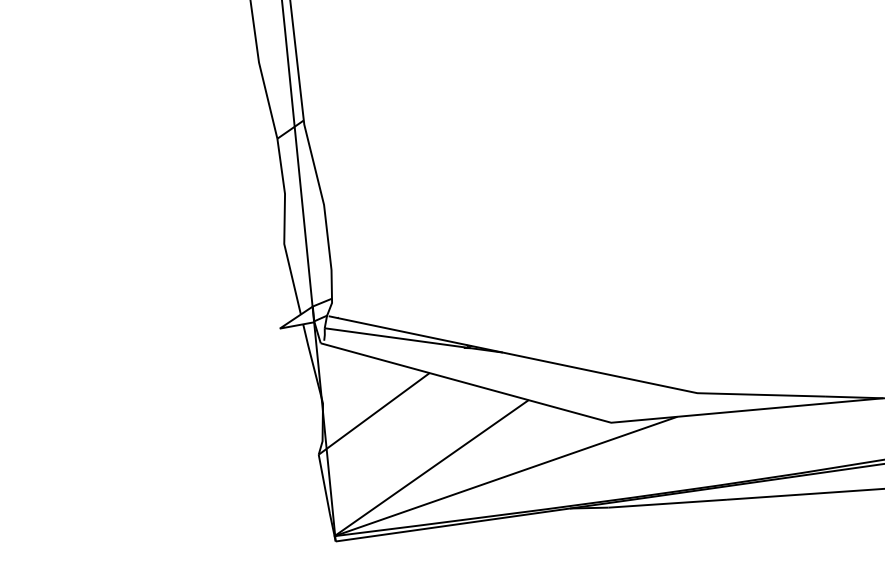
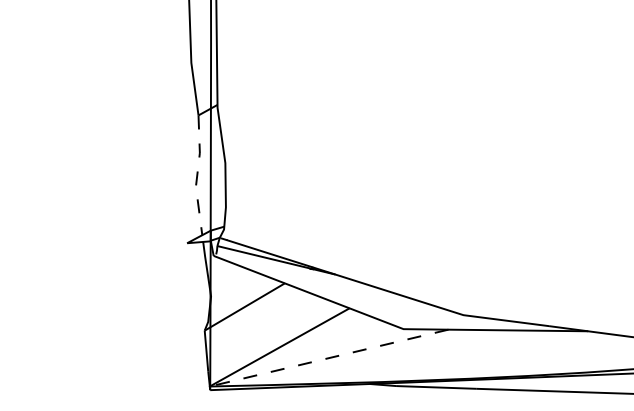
line: (284, 227) -> (197, 175), solid -> dashed
line: (506, 477) -> (329, 358), solid -> dashed

